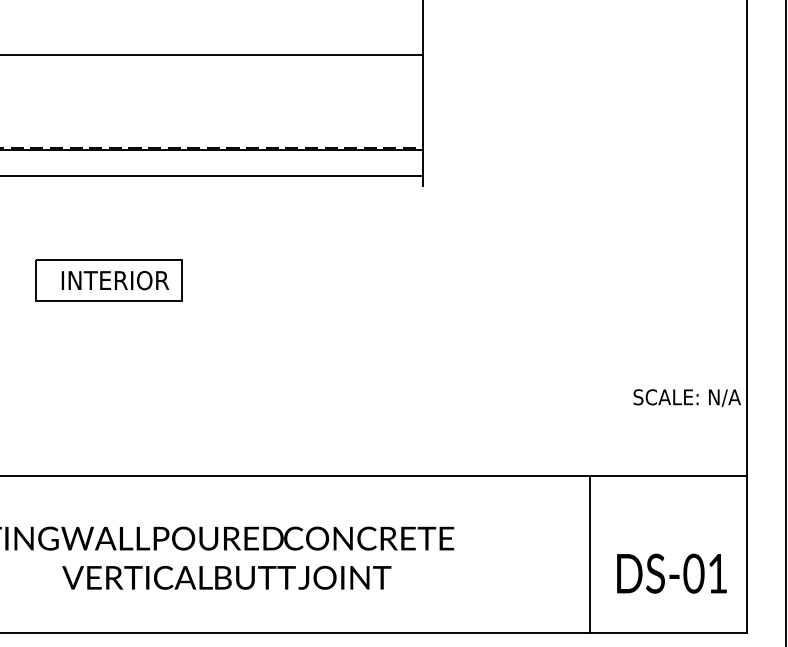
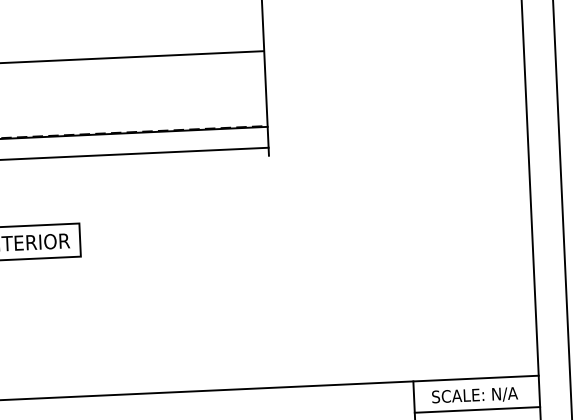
text: (686, 398) -> (474, 396), moved
line: (668, 514) -> (477, 409), added

